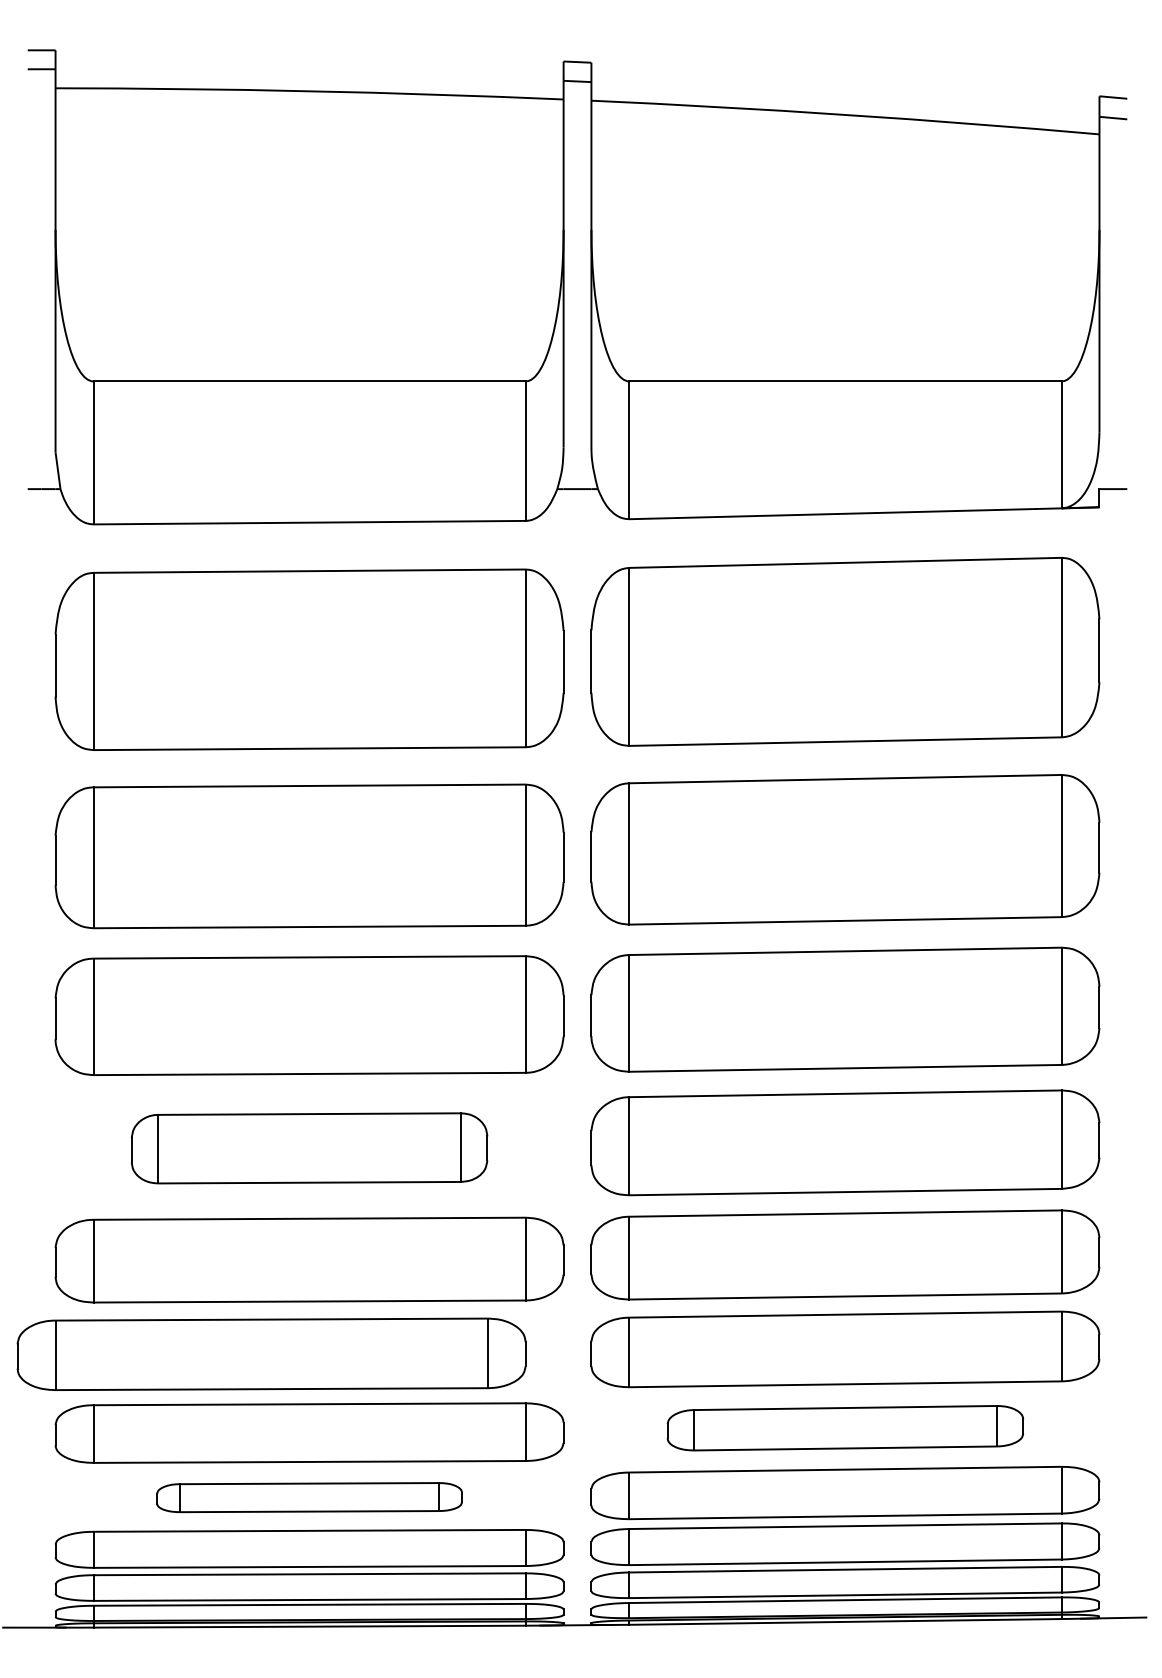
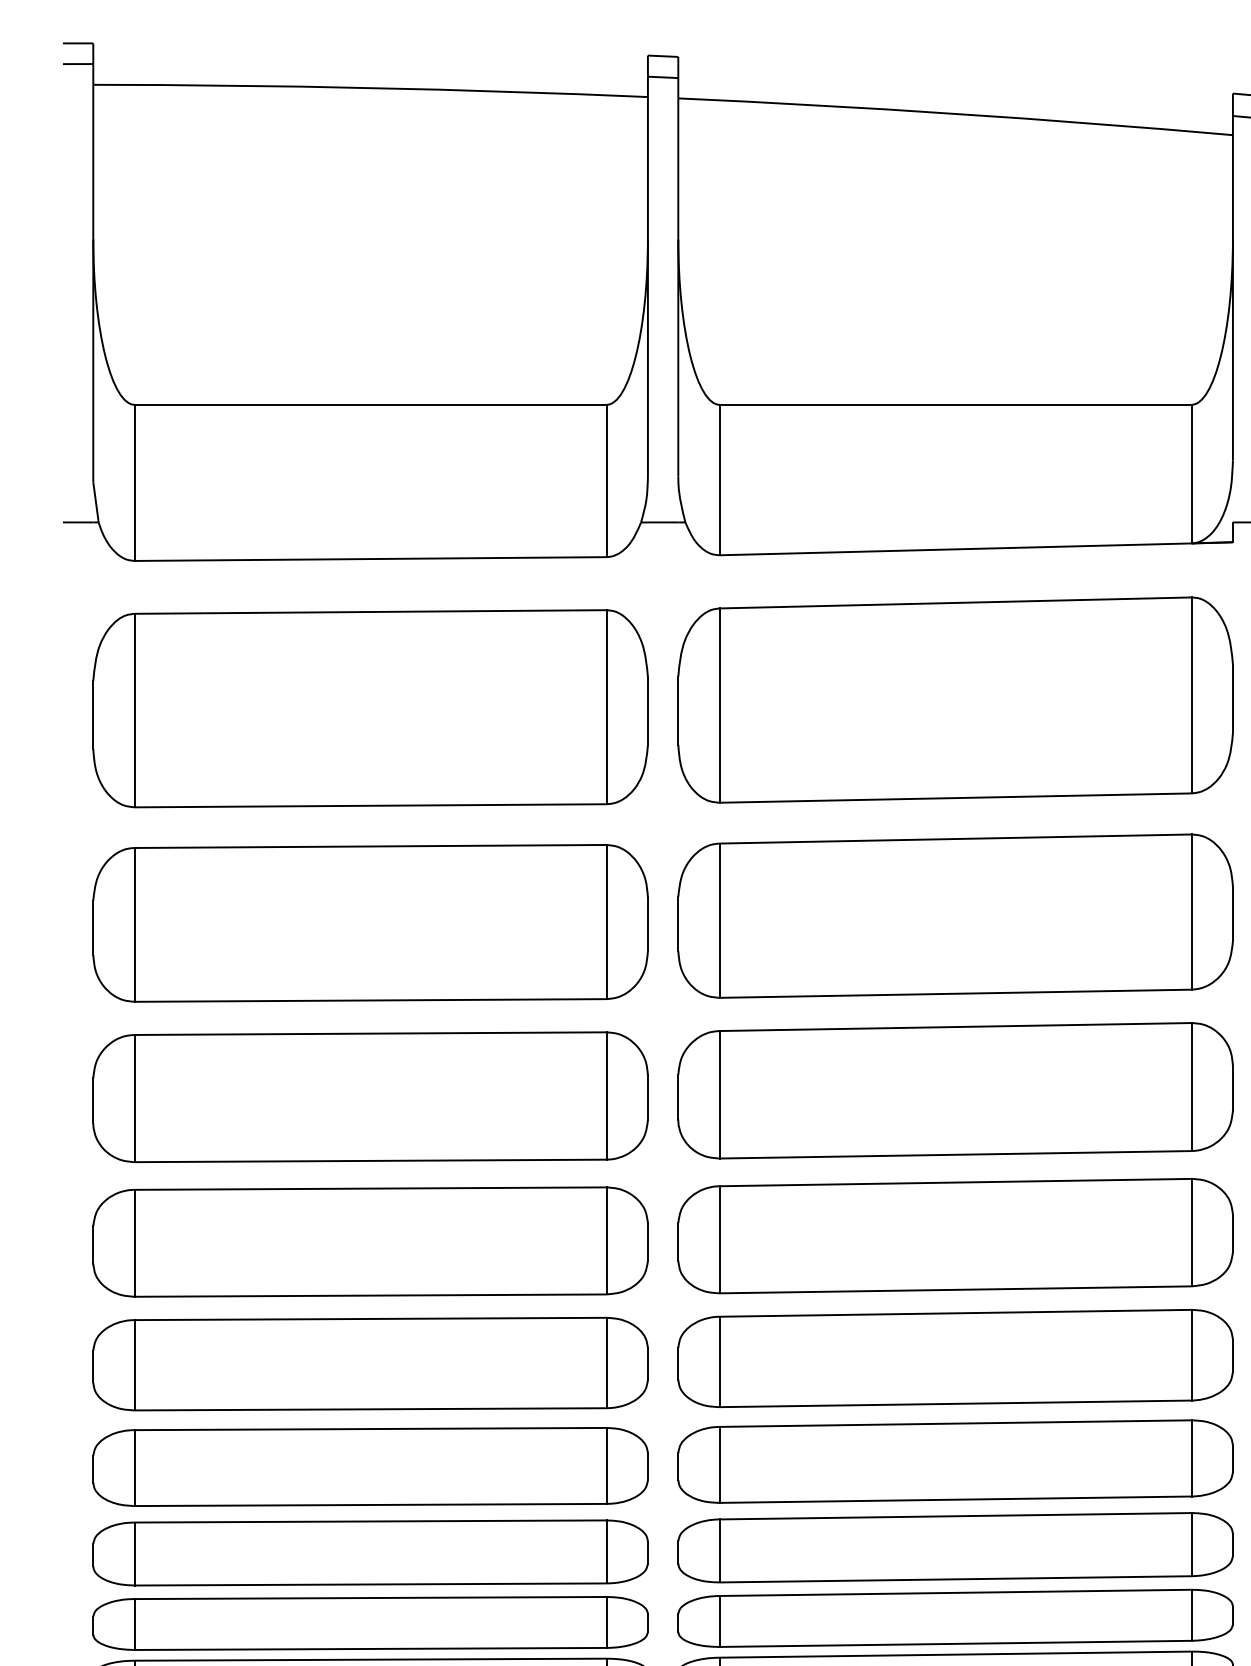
part: (309, 1148) -> (370, 1242), size x1.43
part: (271, 1353) -> (370, 1466), moved
part: (845, 1427) -> (955, 1546), size x1.43
part: (309, 1497) -> (370, 1623), size x1.67

